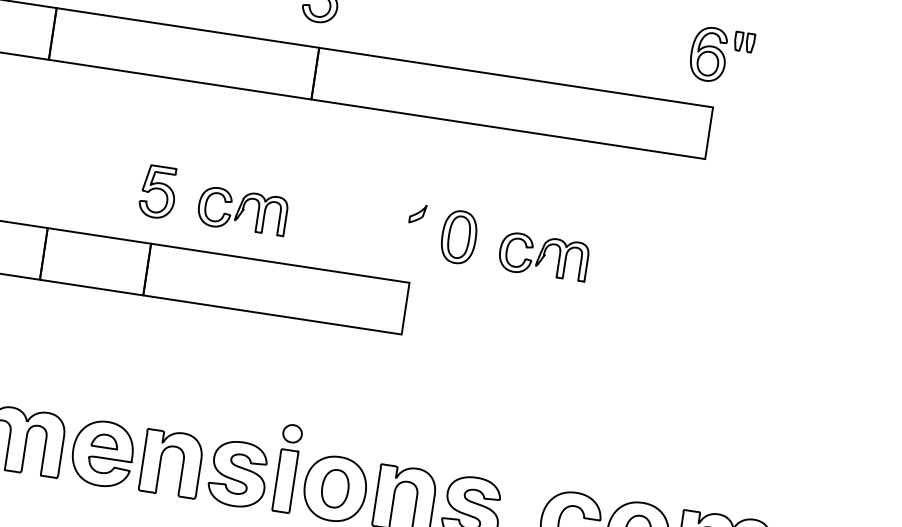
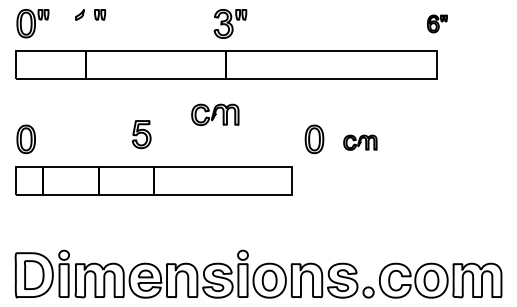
part: (721, 55) -> (437, 23), size x0.6
part: (157, 191) -> (141, 134), moved
part: (243, 210) -> (215, 114), moved
part: (416, 213) -> (290, 130), removed
part: (544, 256) -> (360, 142), size x0.7

